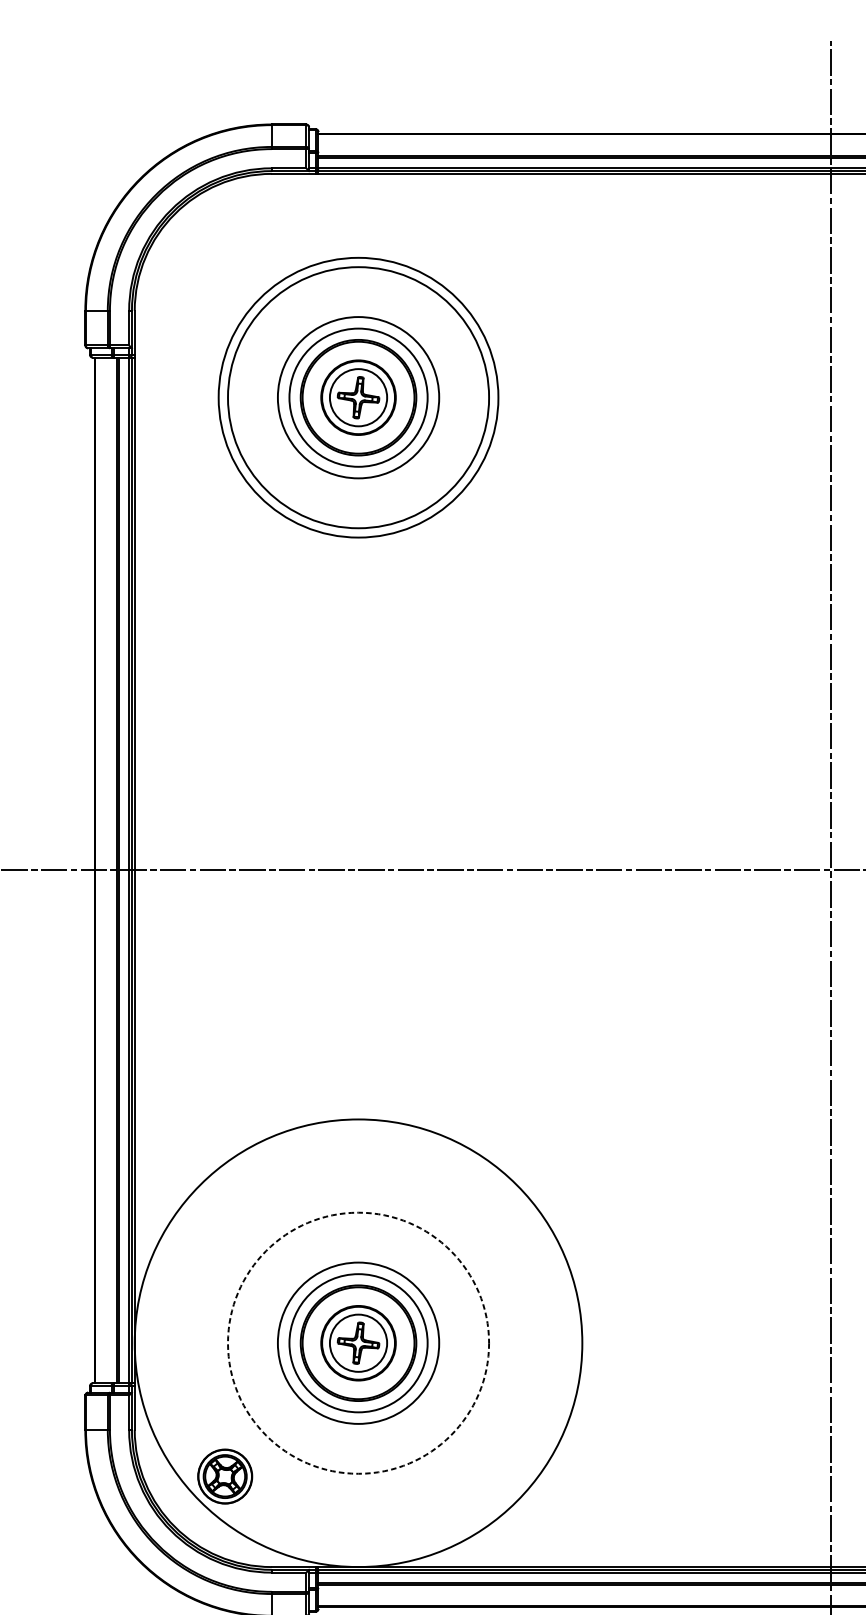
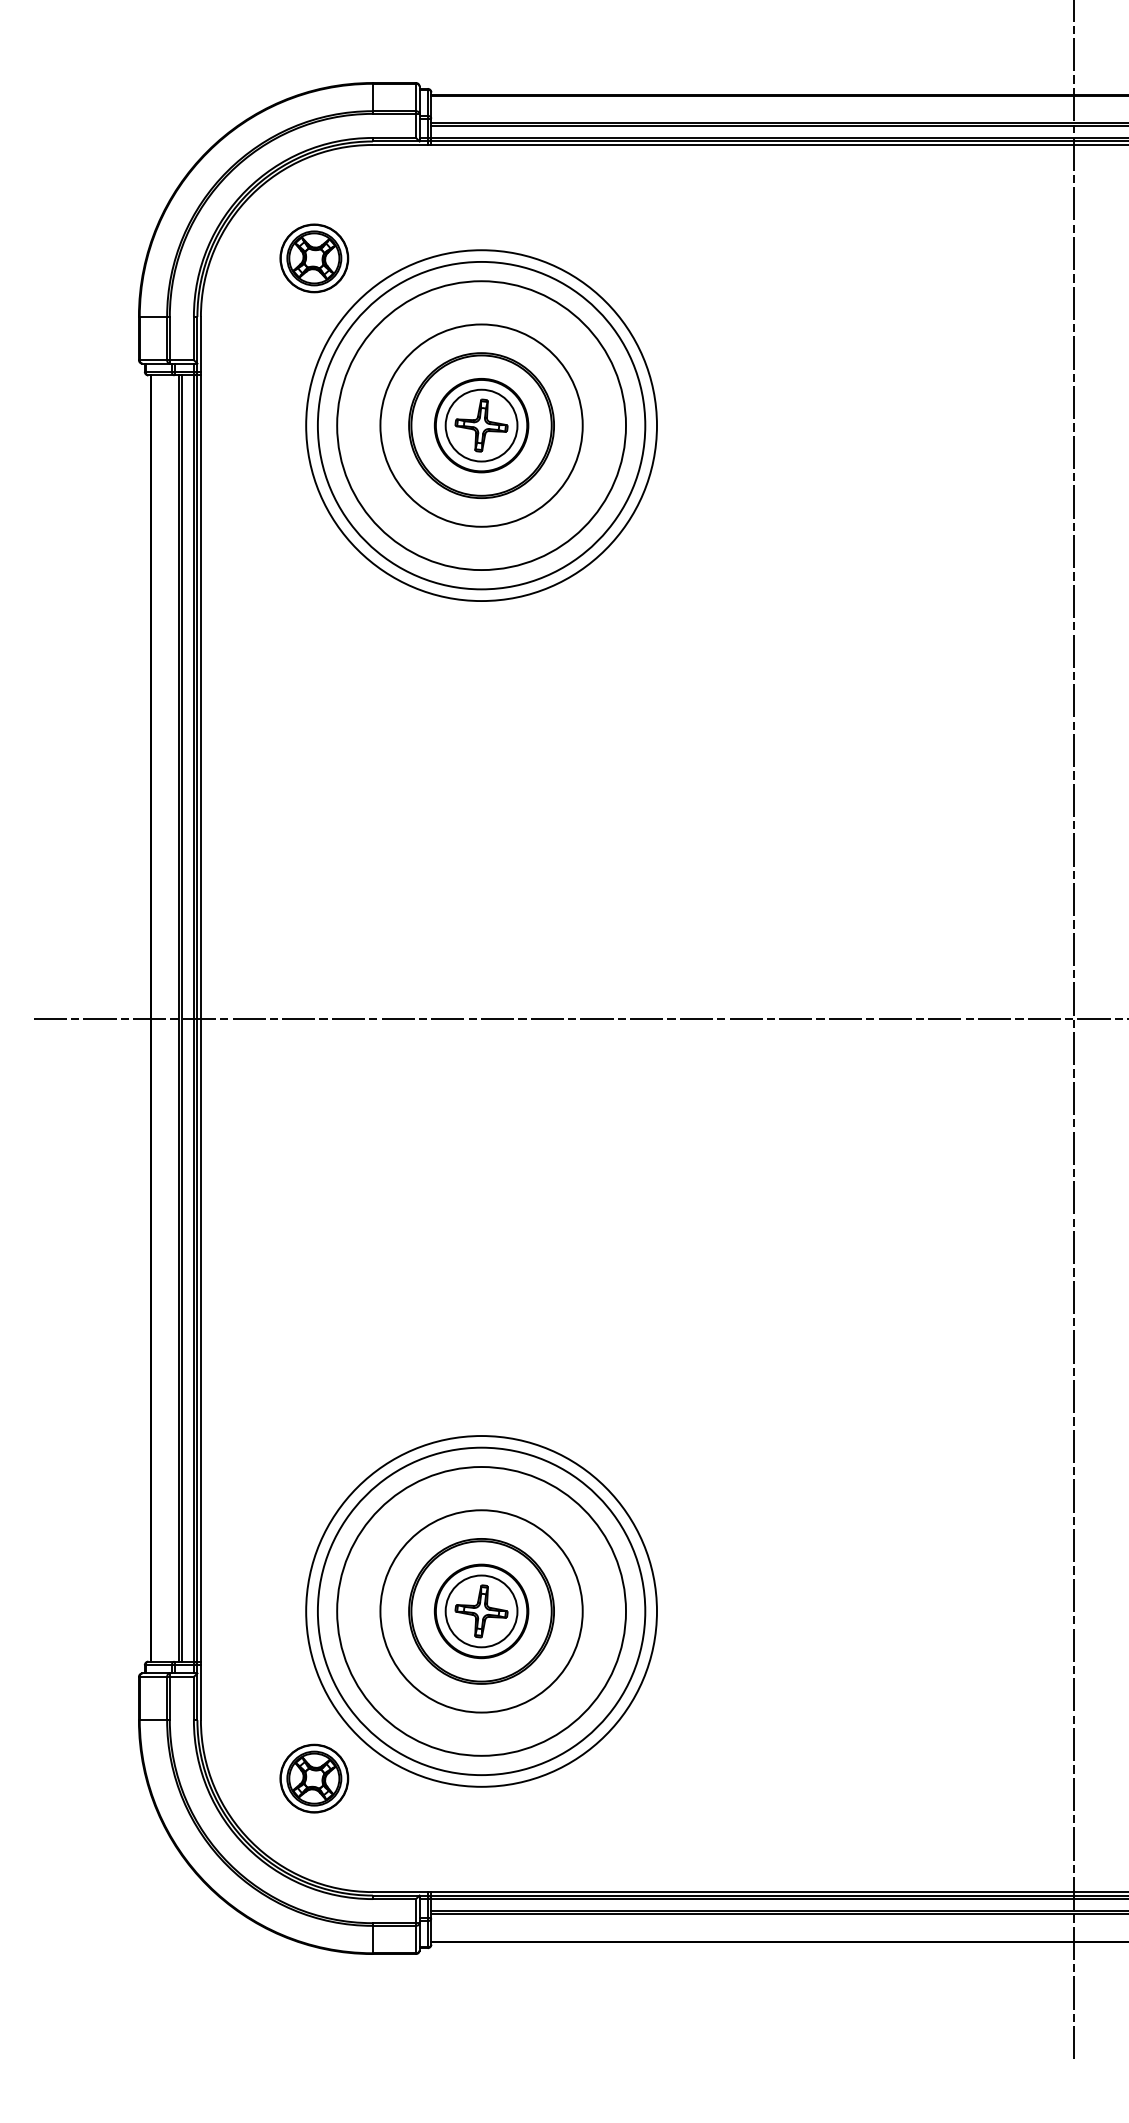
part: (225, 264) -> (314, 258), added
circle: (358, 397) -> (481, 425), size x1.67
circle: (358, 1343) -> (481, 1611), dashed -> solid
circle: (358, 1343) -> (481, 1611), size x0.62
circle: (358, 1343) -> (481, 1611), size x1.67

